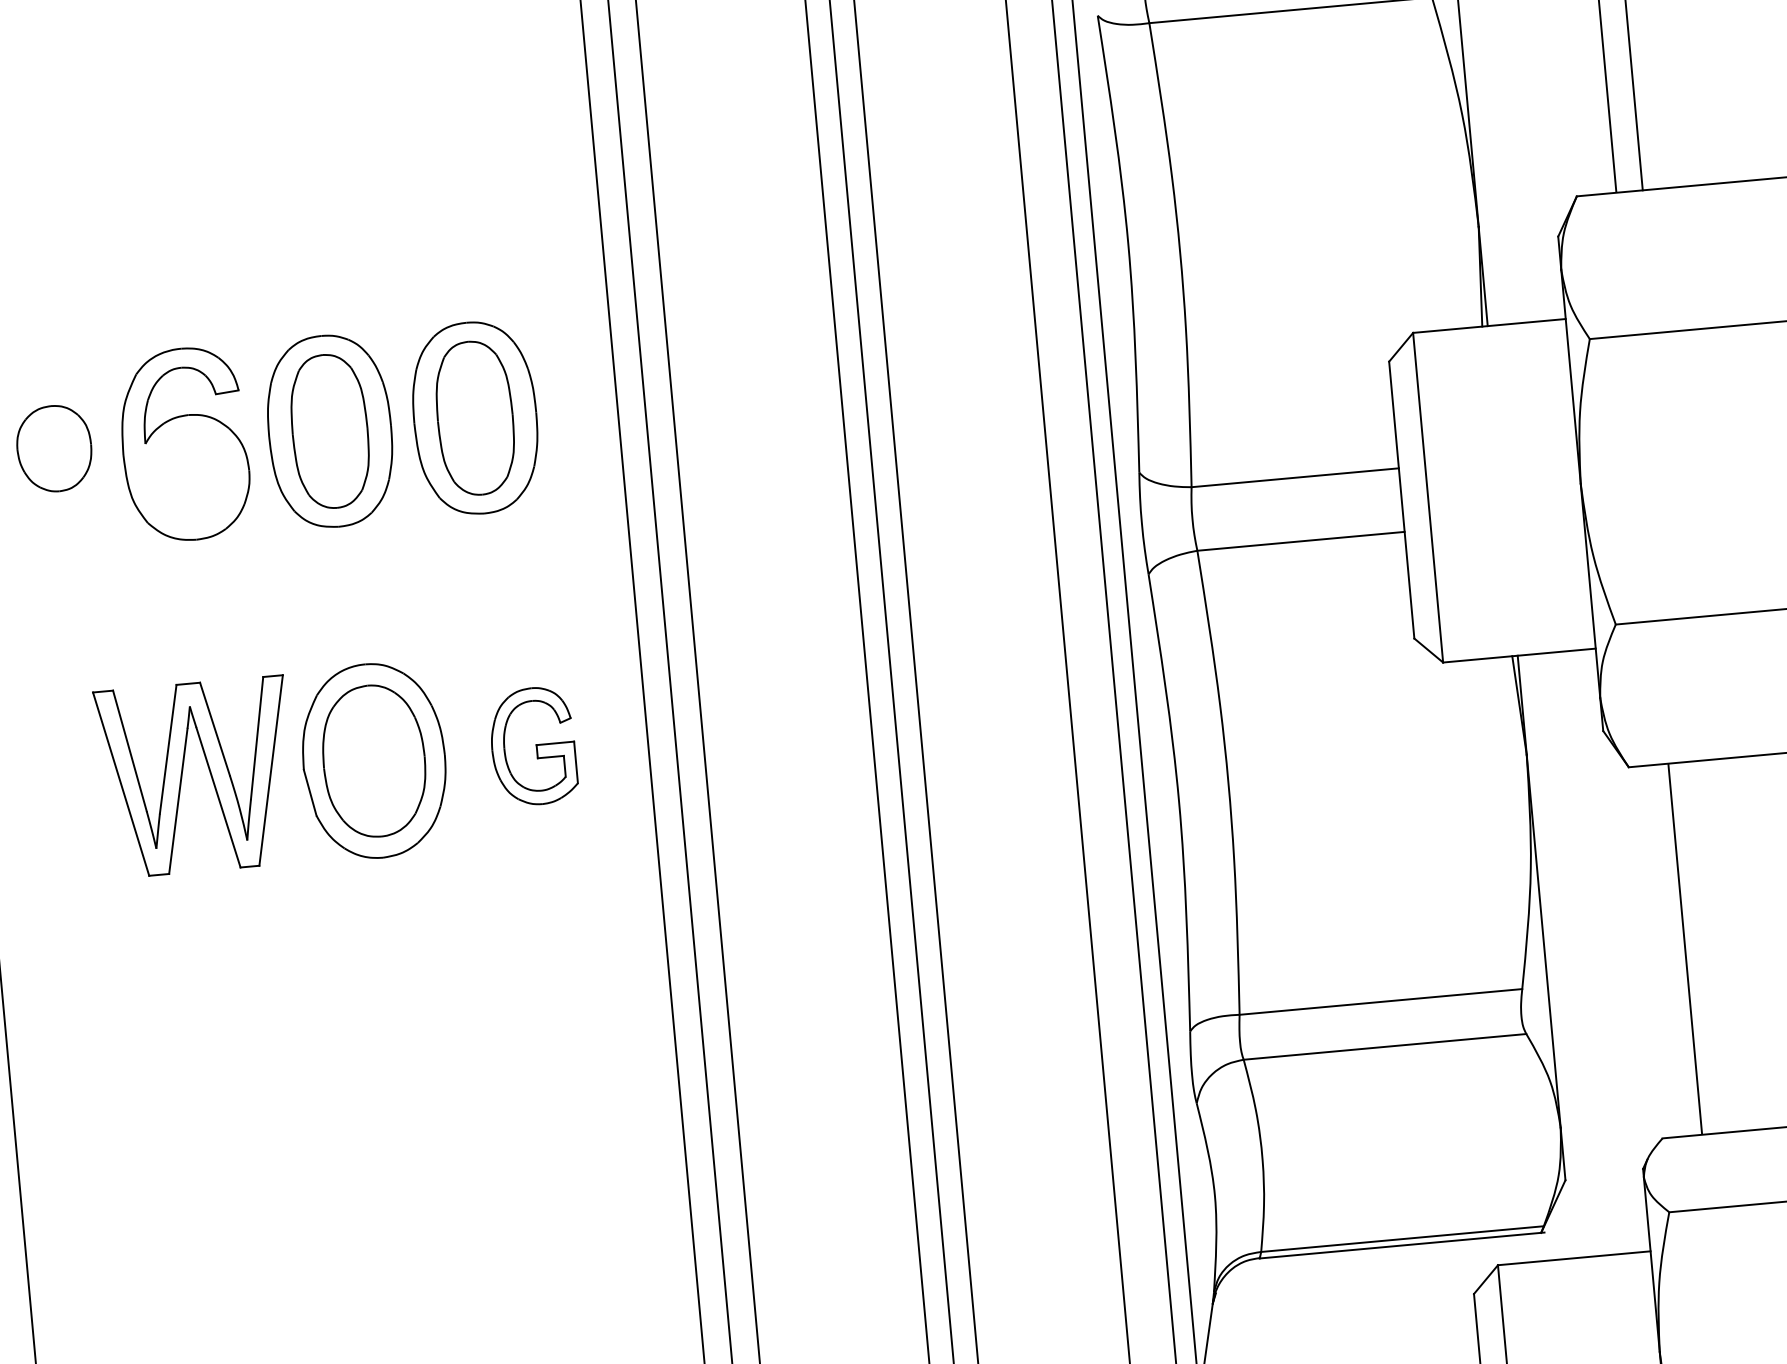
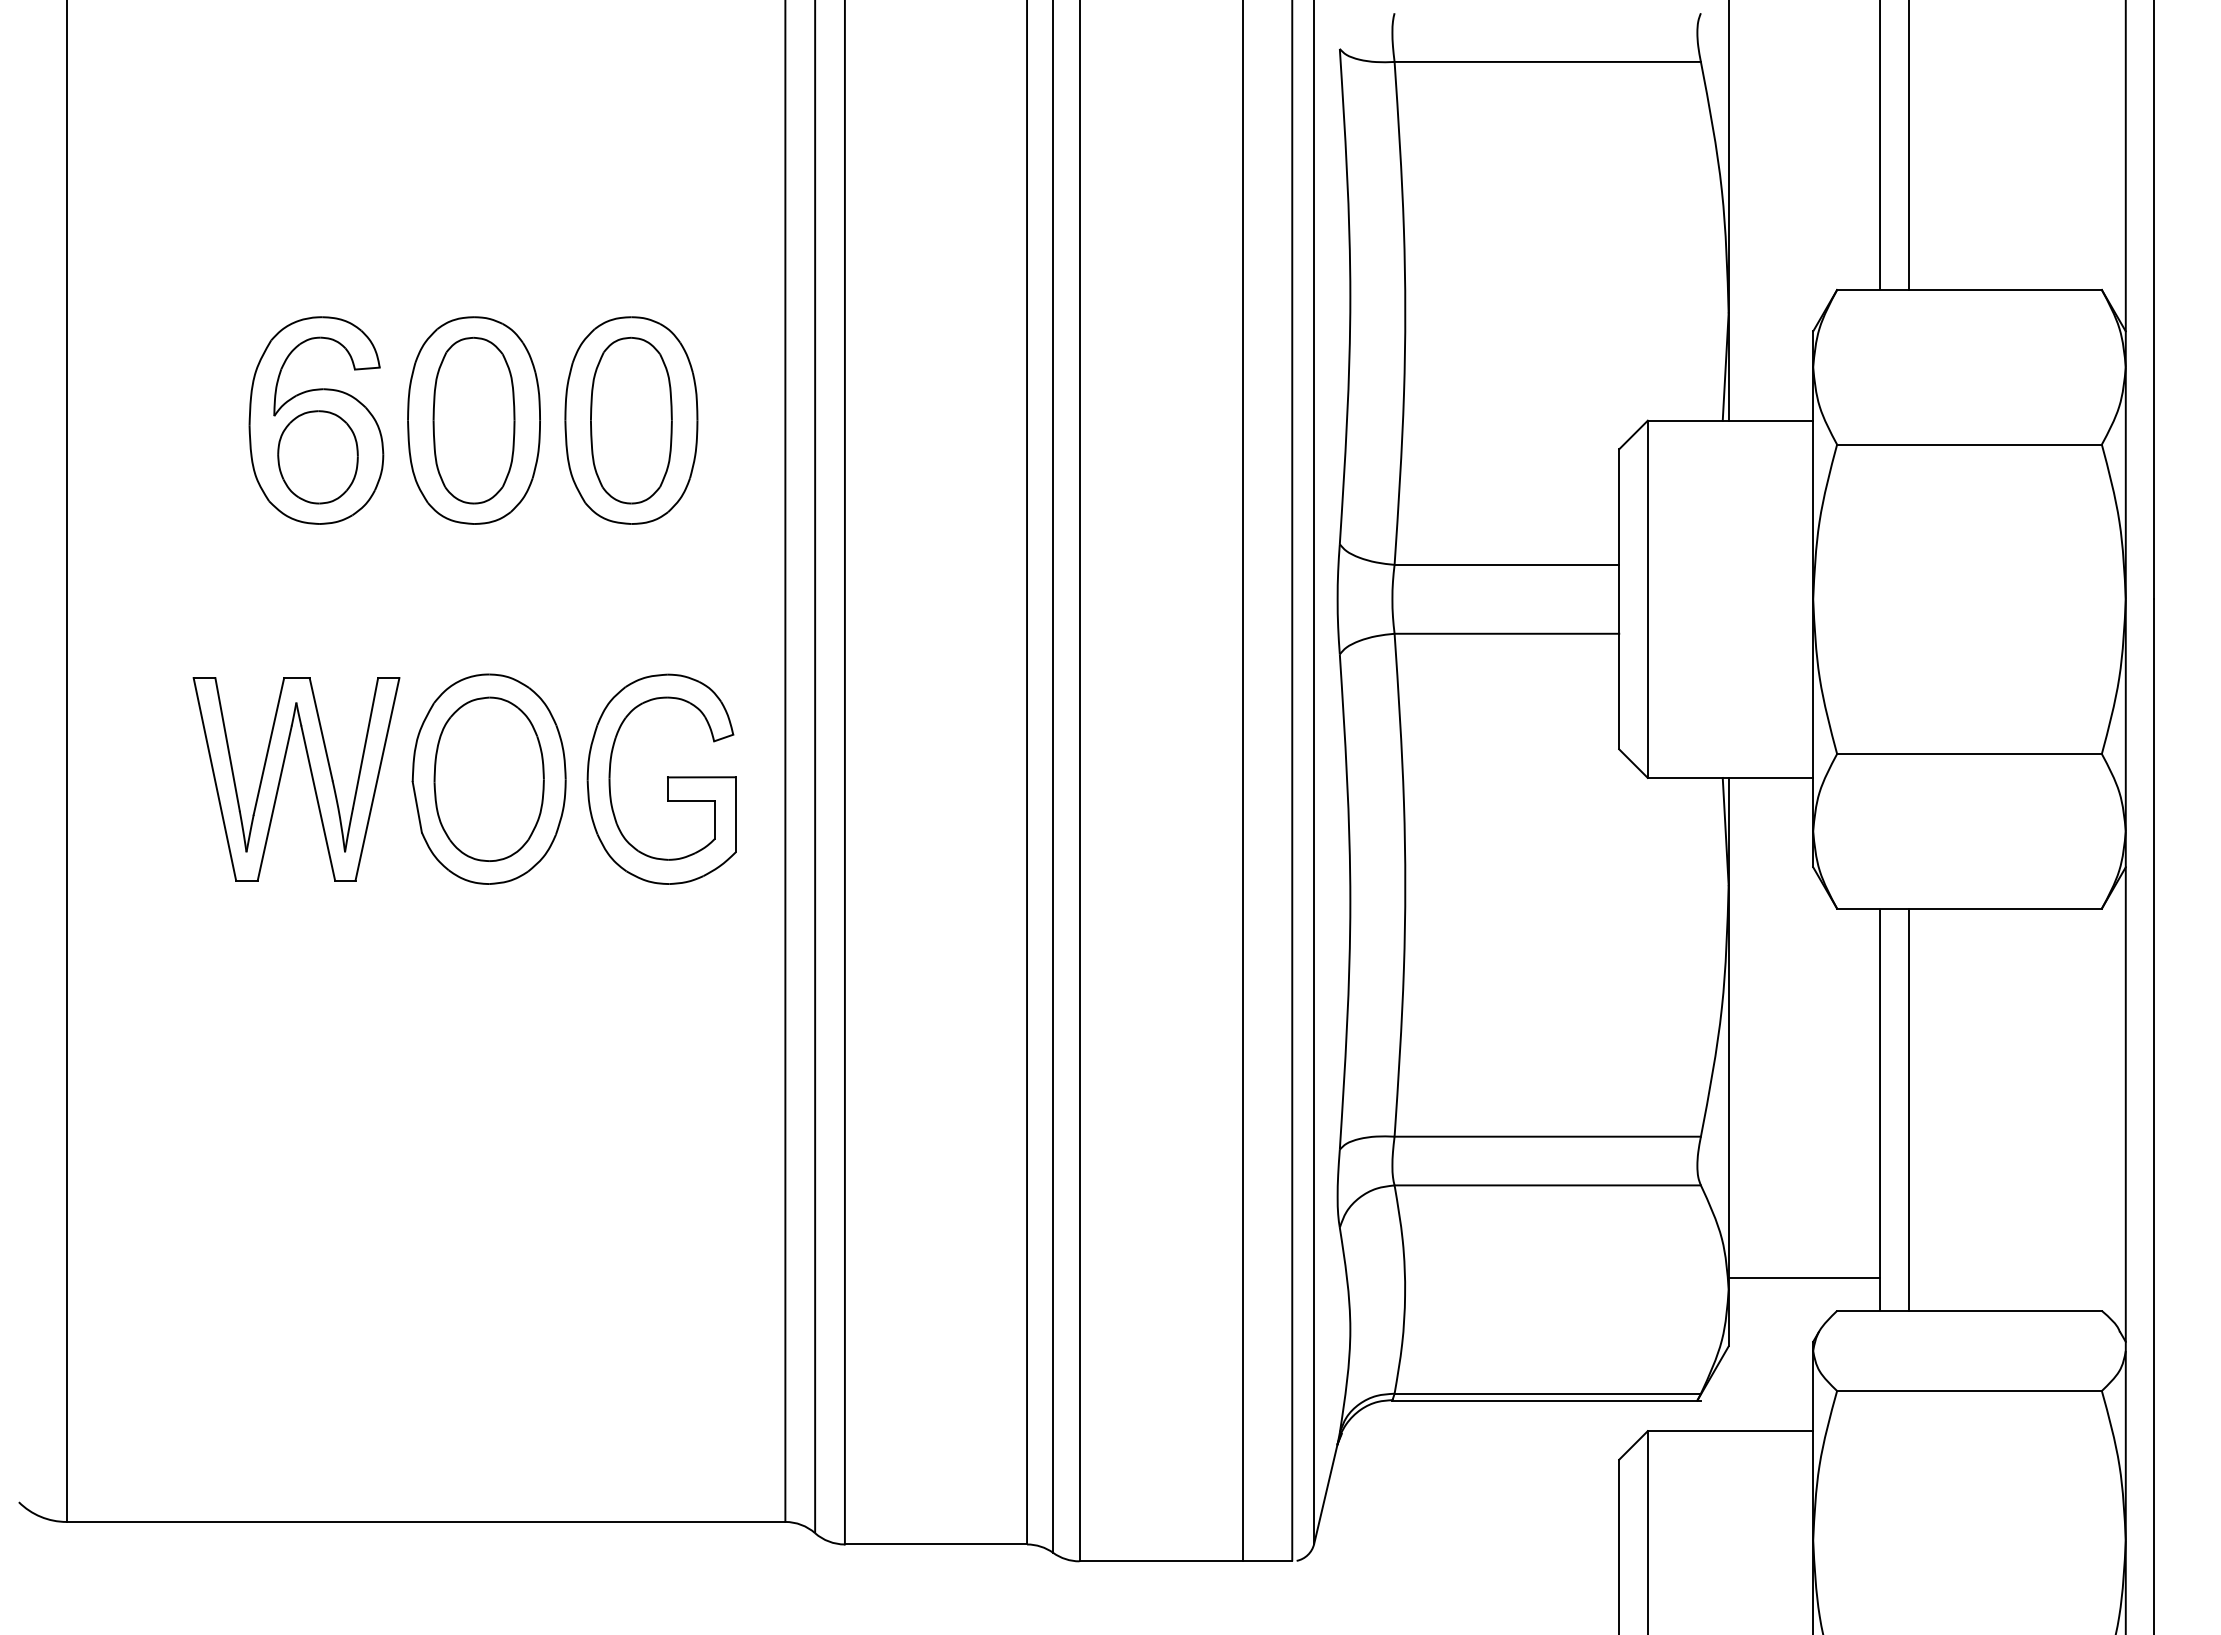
part: (53, 448) -> (317, 457), moved
part: (533, 745) -> (661, 778), size x1.67
line: (1711, 946) -> (1908, 1109), added
line: (1629, 1110) -> (1804, 1277), added

